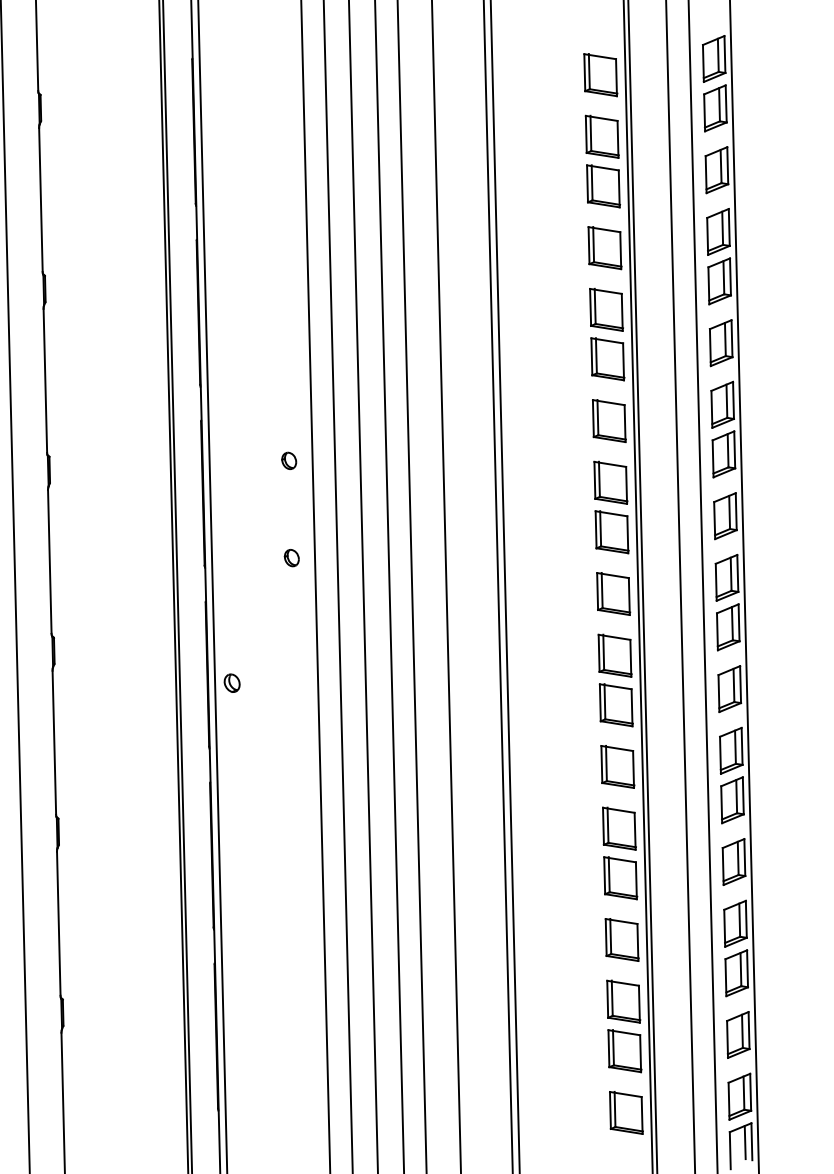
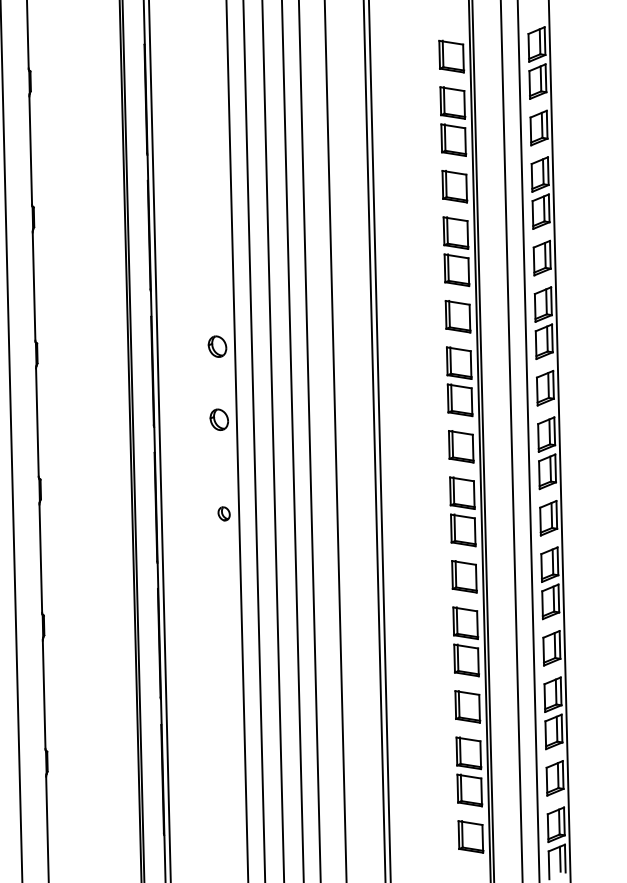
part: (288, 460) -> (216, 346), size x1.67
part: (291, 557) -> (219, 419), size x1.67
part: (231, 682) -> (223, 513), moved

